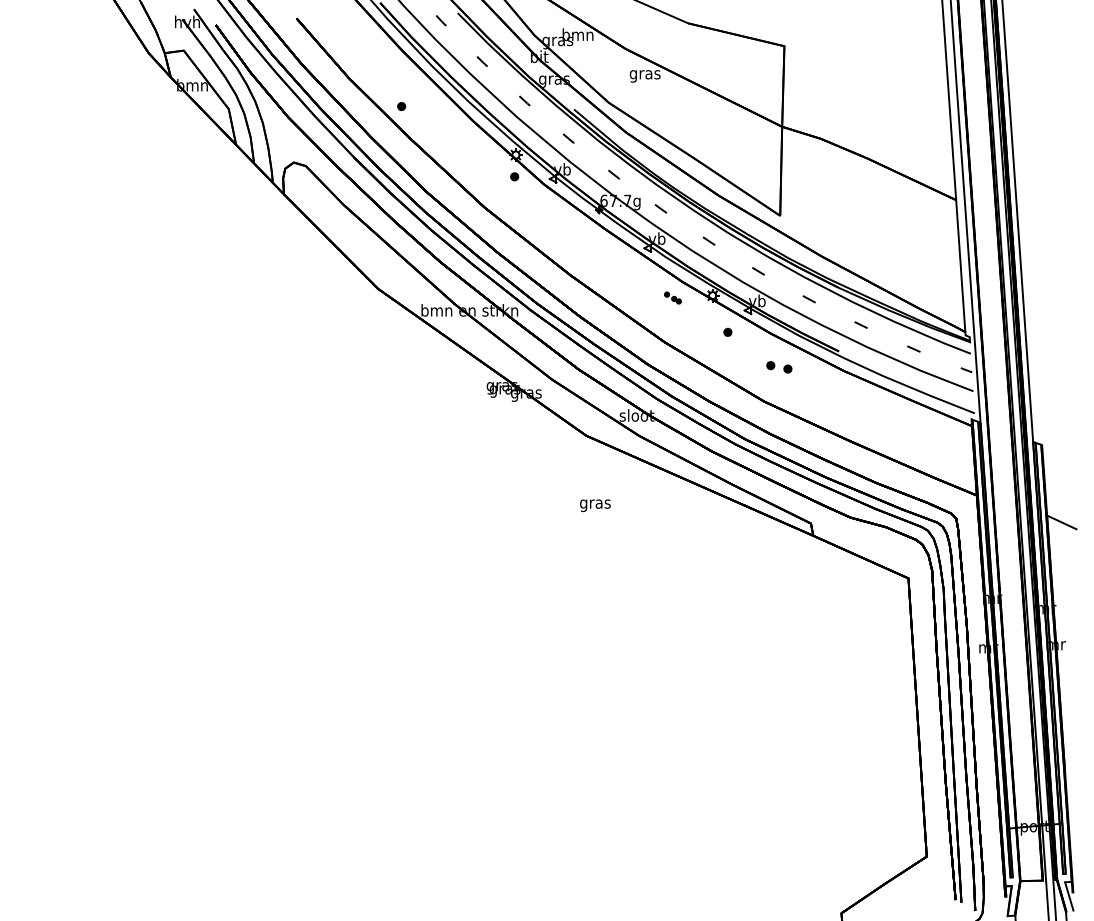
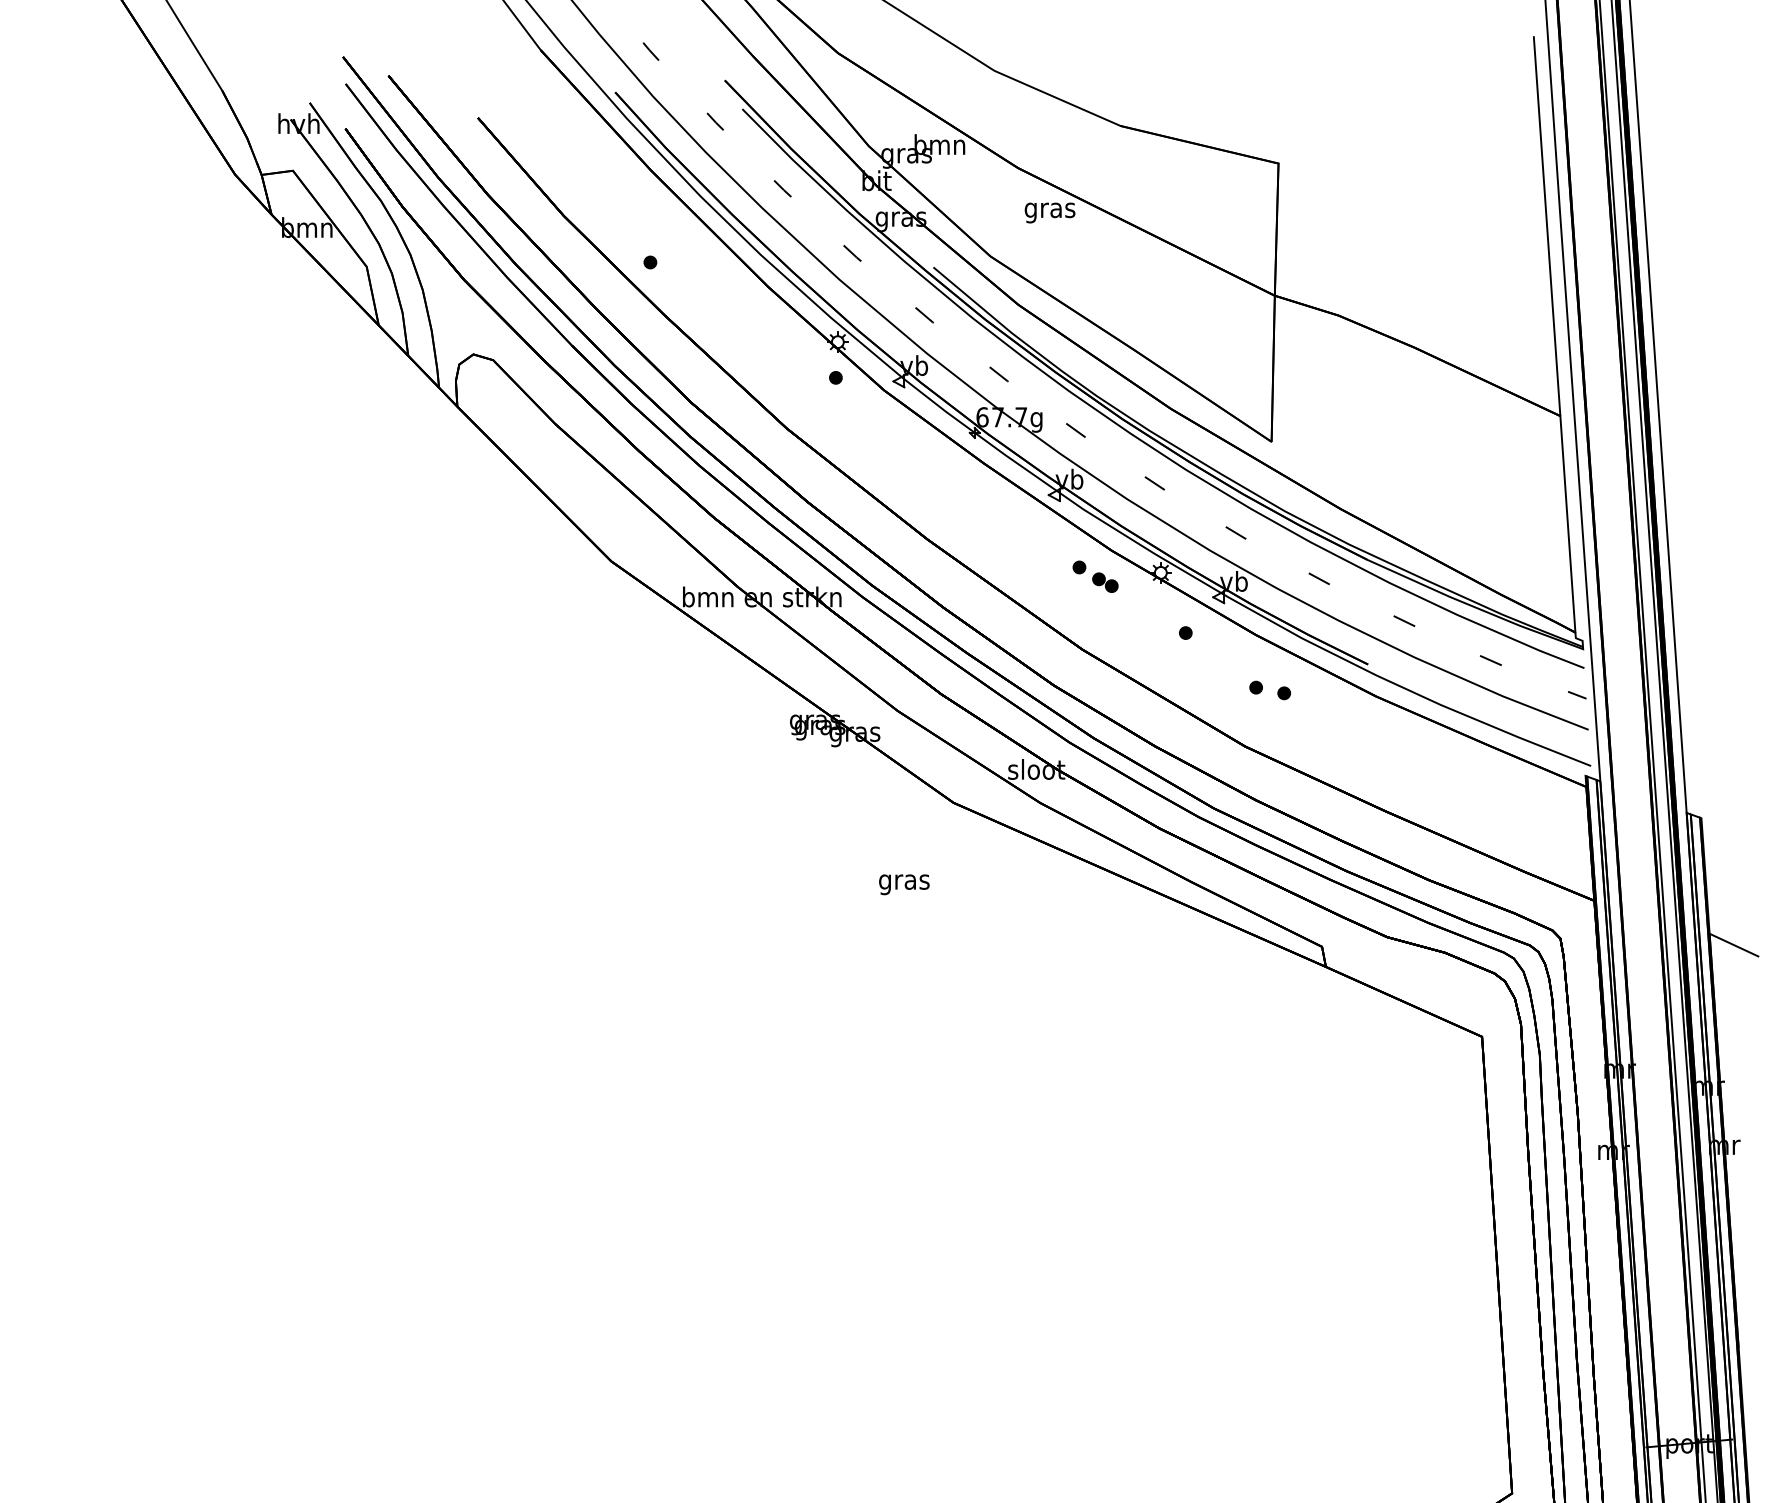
part: (672, 297) -> (1094, 575), size x1.67
text: (595, 505) -> (904, 884), moved

